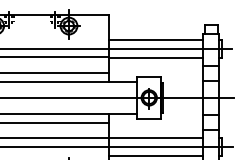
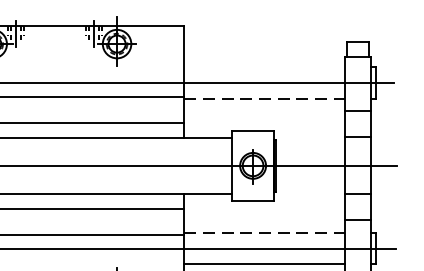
line: (155, 39) -> (263, 66), removed
line: (156, 58) -> (265, 99), solid -> dashed
line: (156, 137) -> (265, 233), solid -> dashed

